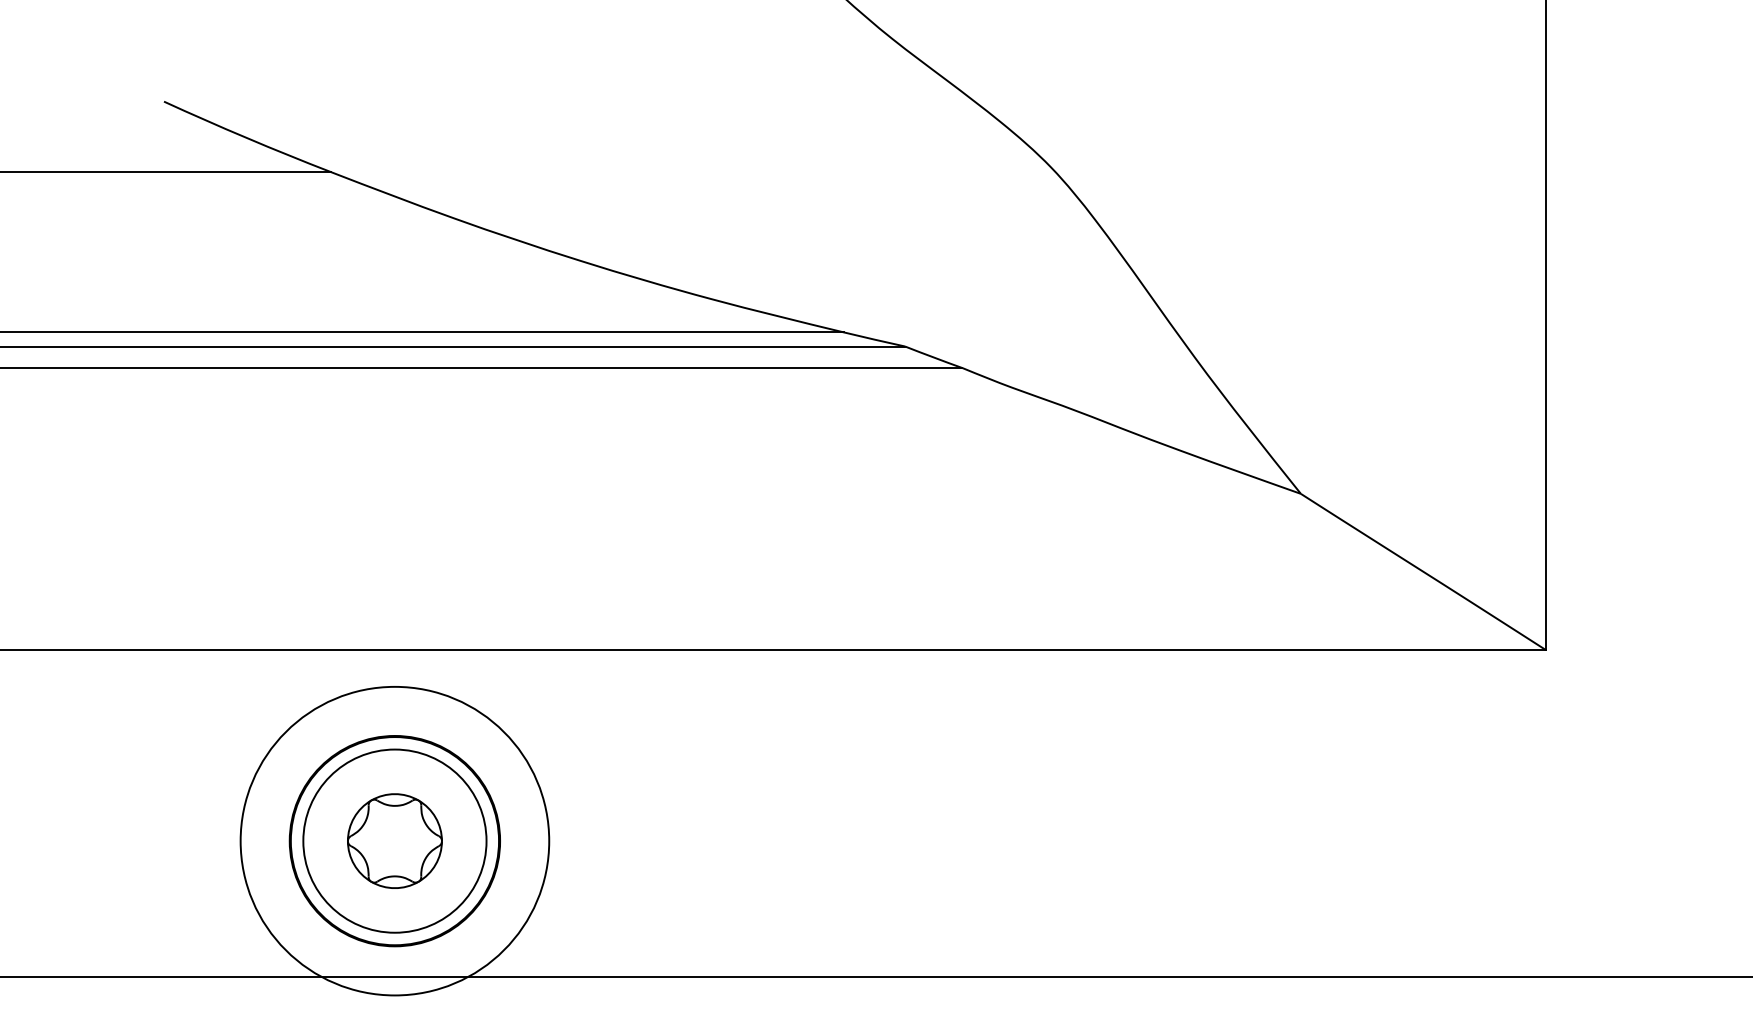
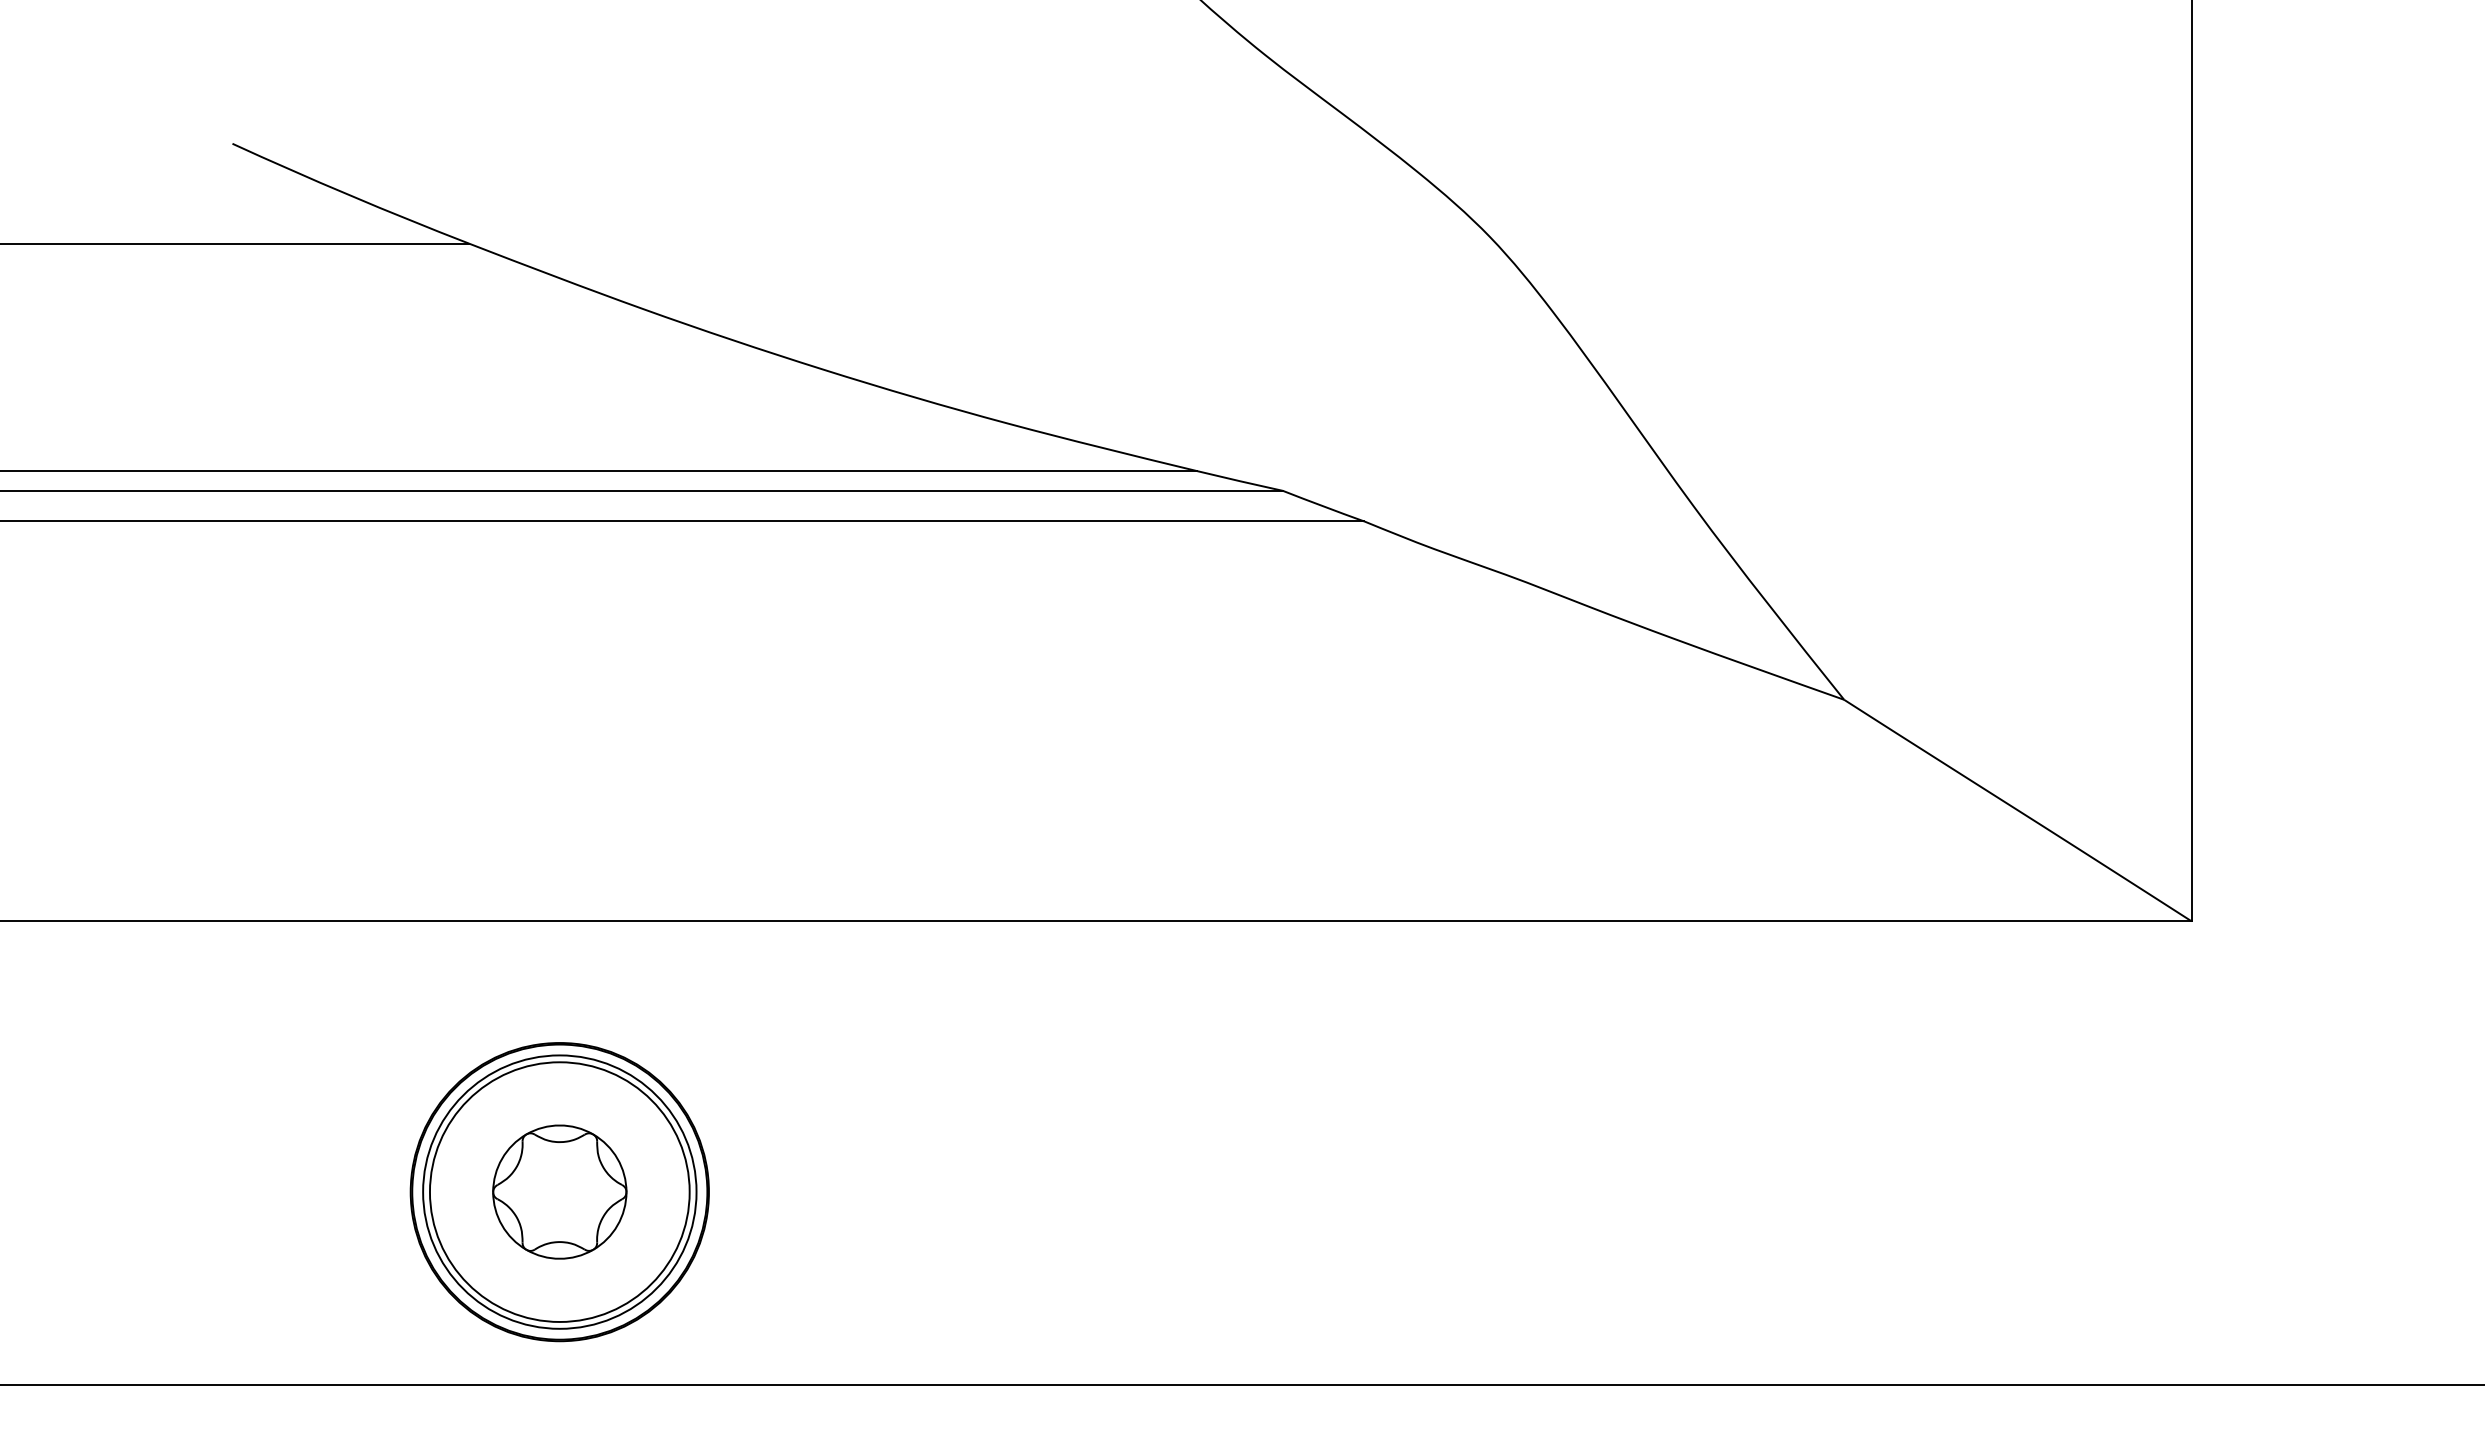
circle: (394, 840) -> (559, 1191), size x0.62

